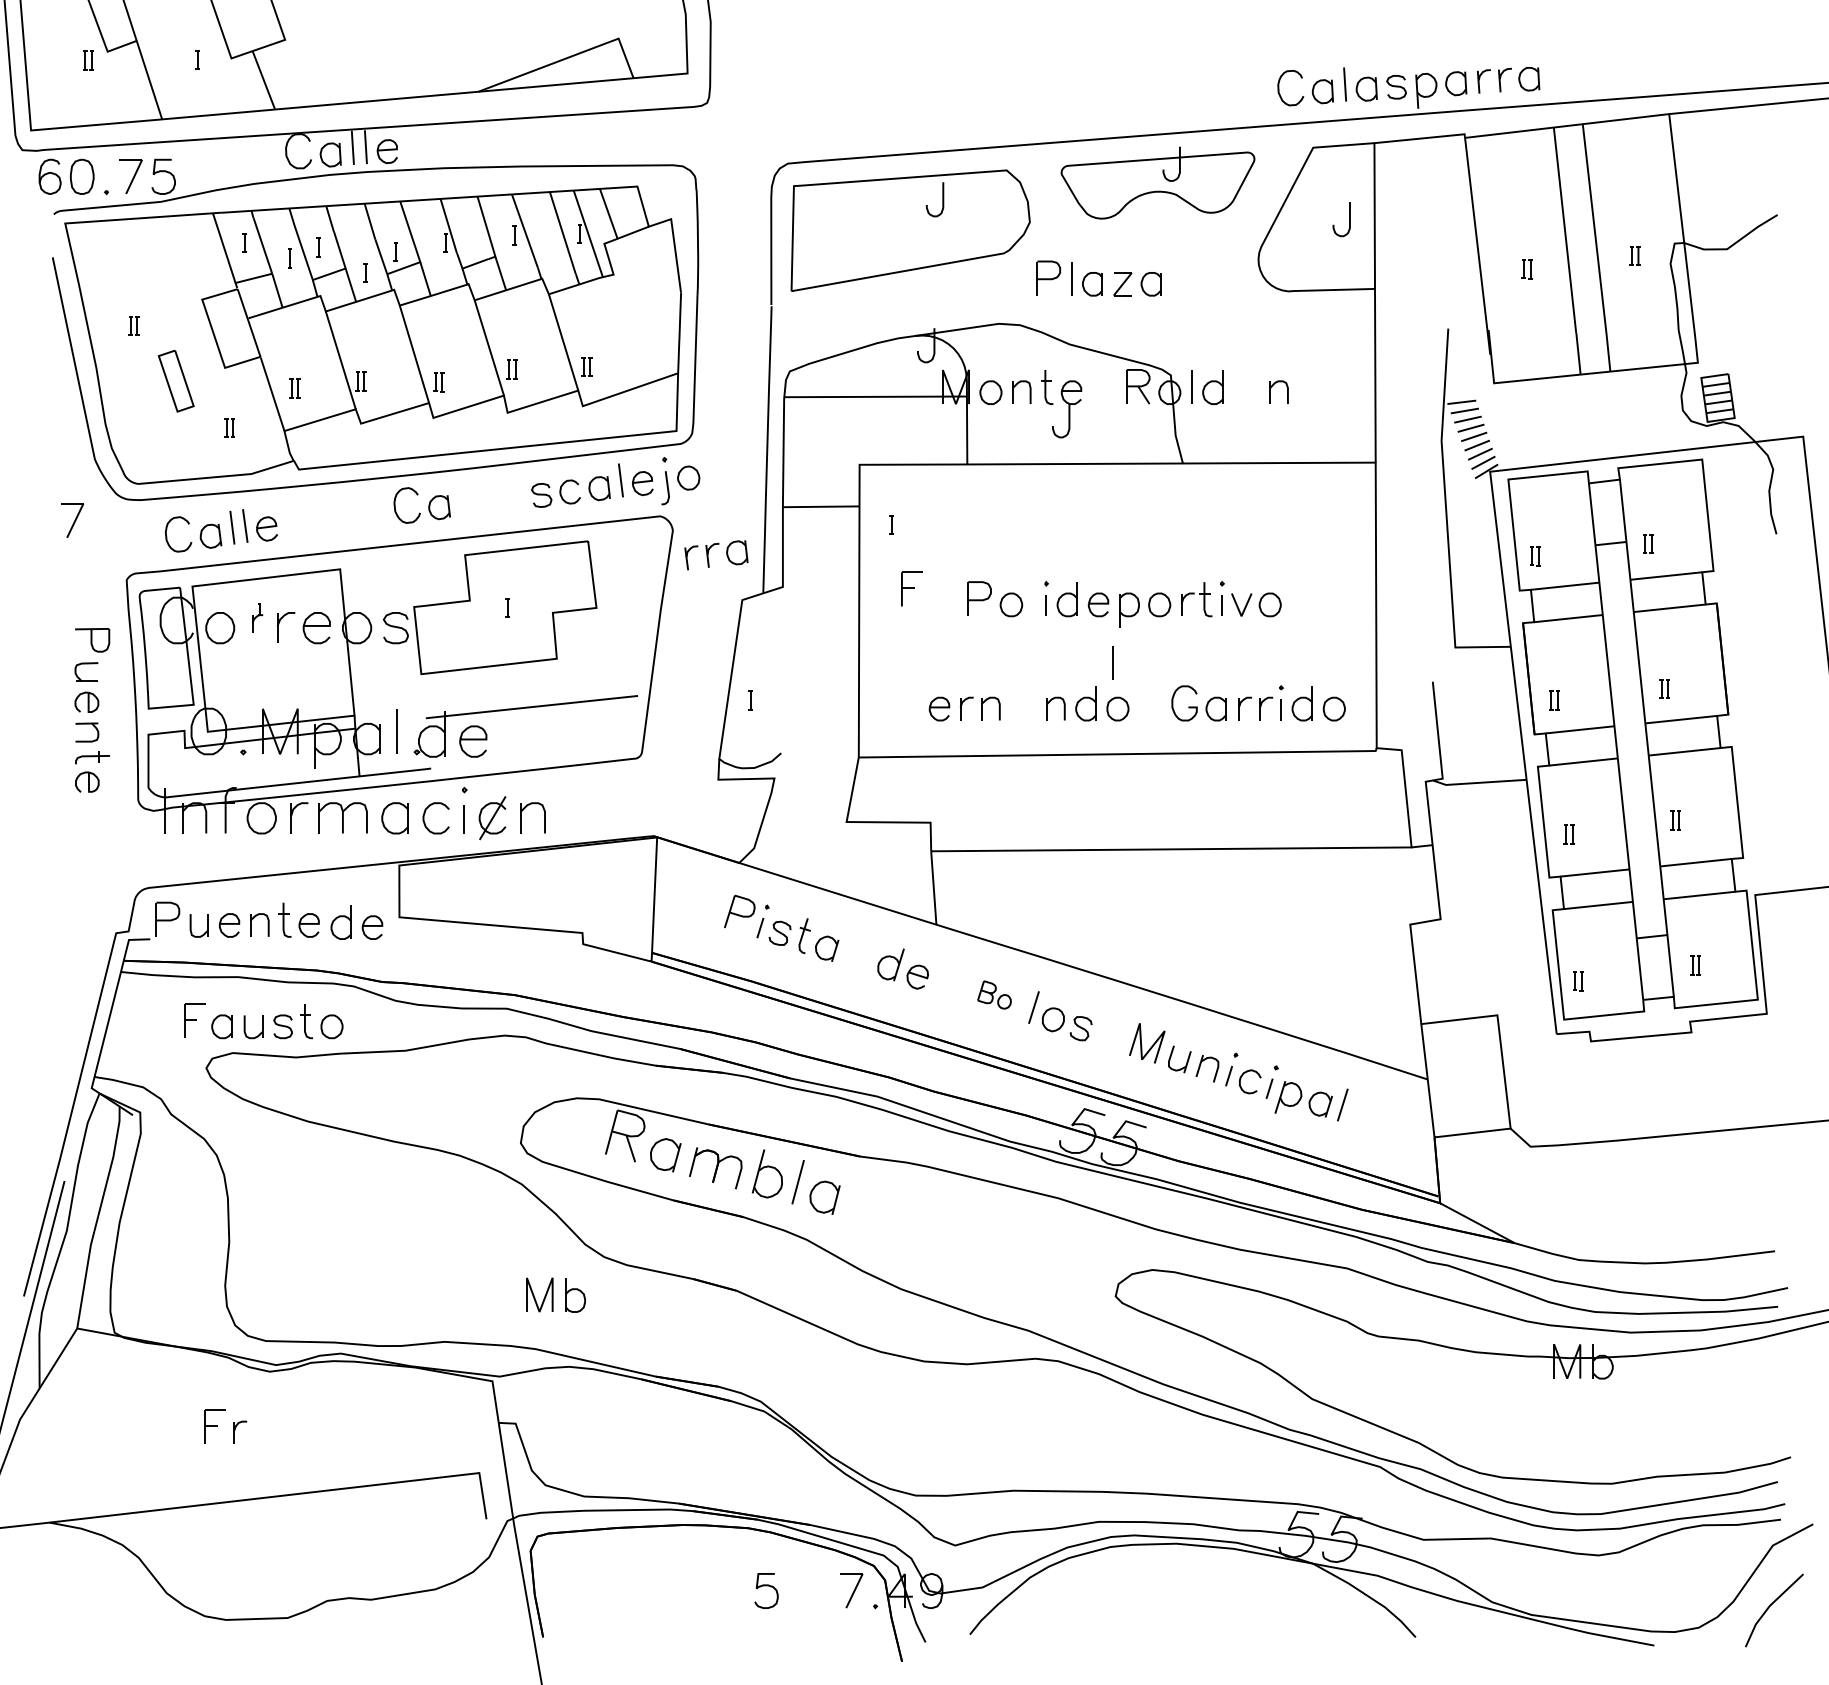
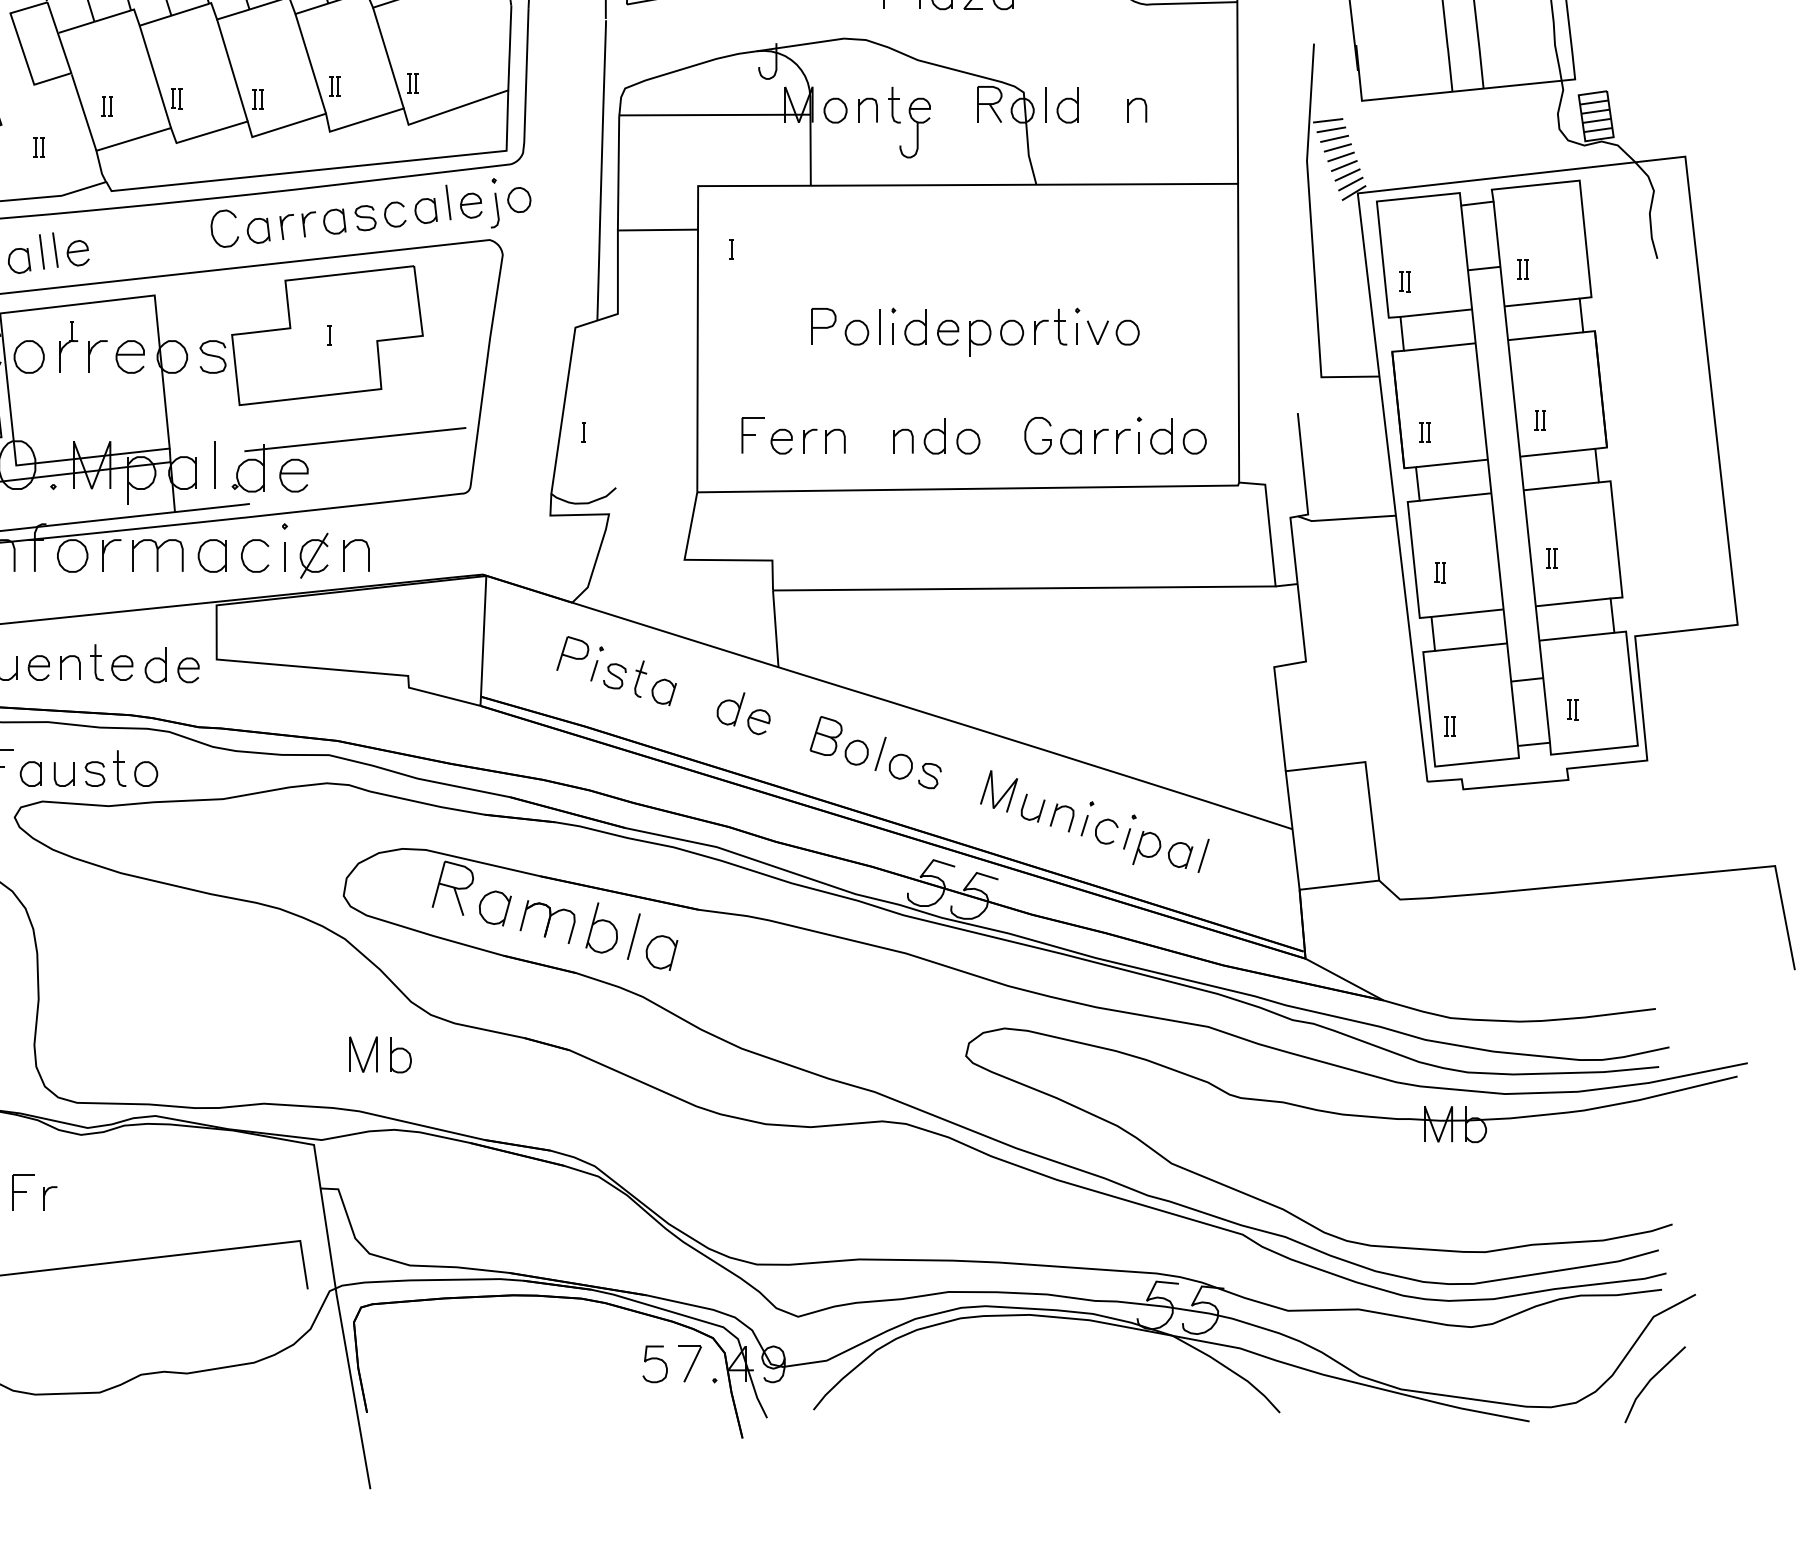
part: (708, 555) -> (304, 224), moved
part: (911, 588) -> (752, 434), moved
part: (257, 618) -> (68, 346), size x1.67
line: (1112, 662) -> (880, 325), moved
part: (994, 994) -> (839, 740), size x1.67
curve: (766, 1586) -> (655, 1359), moved

